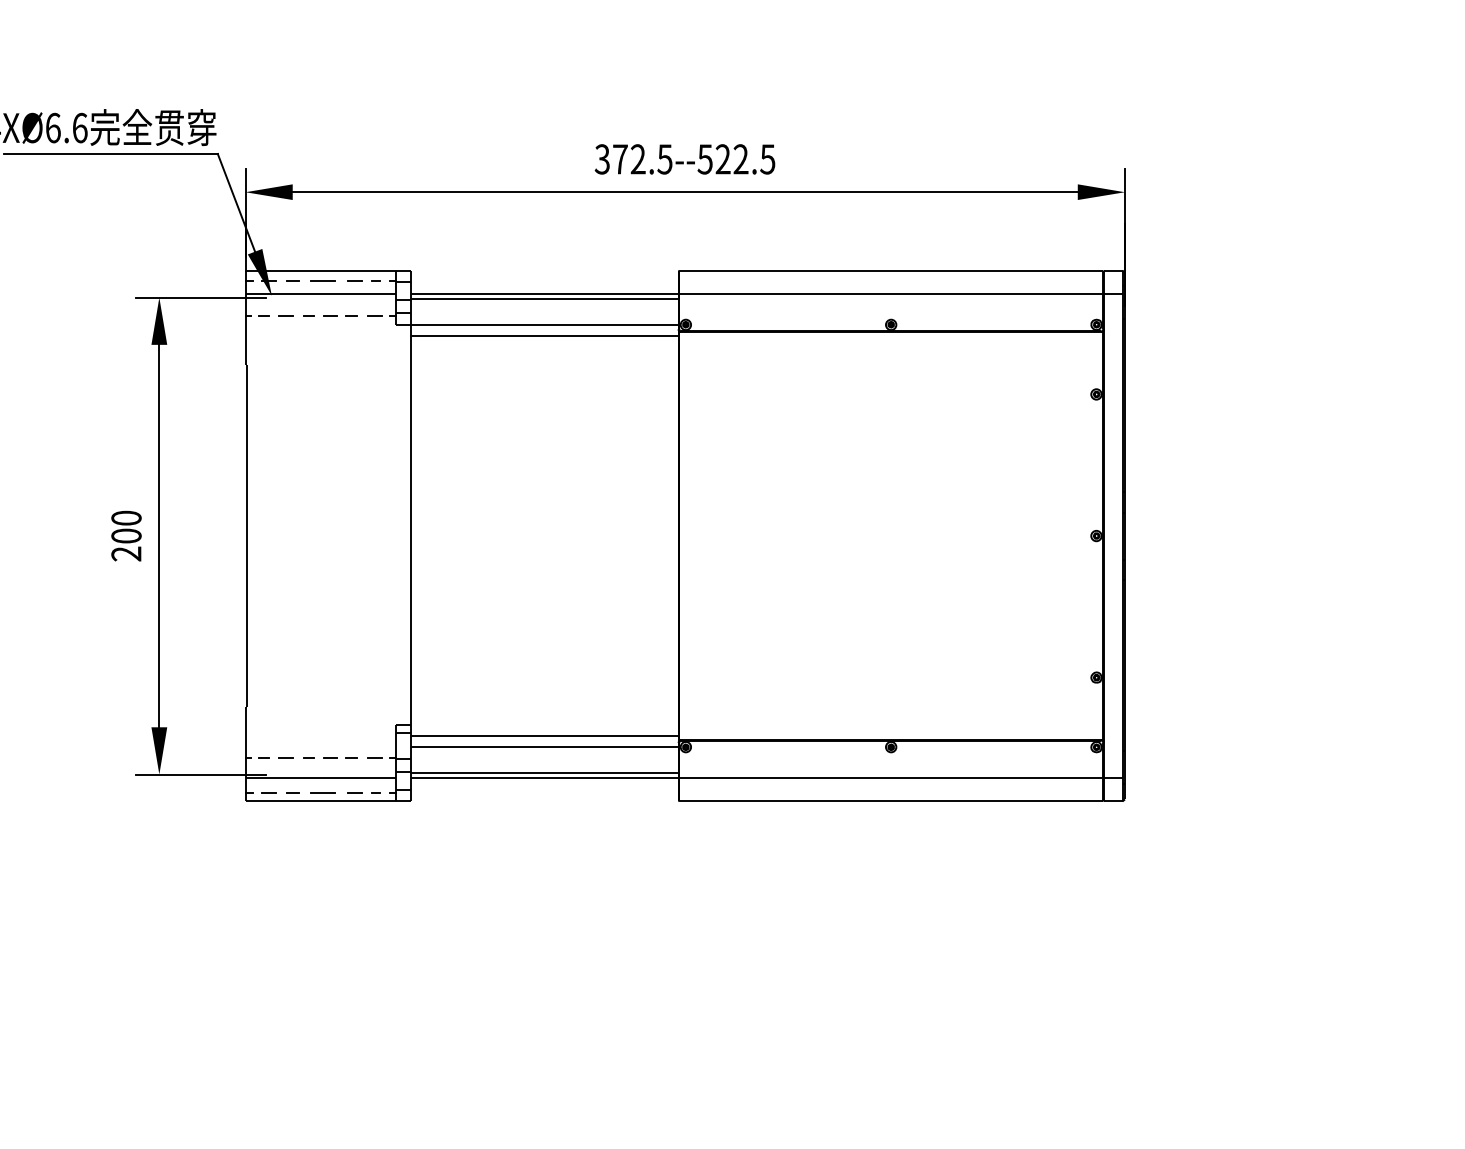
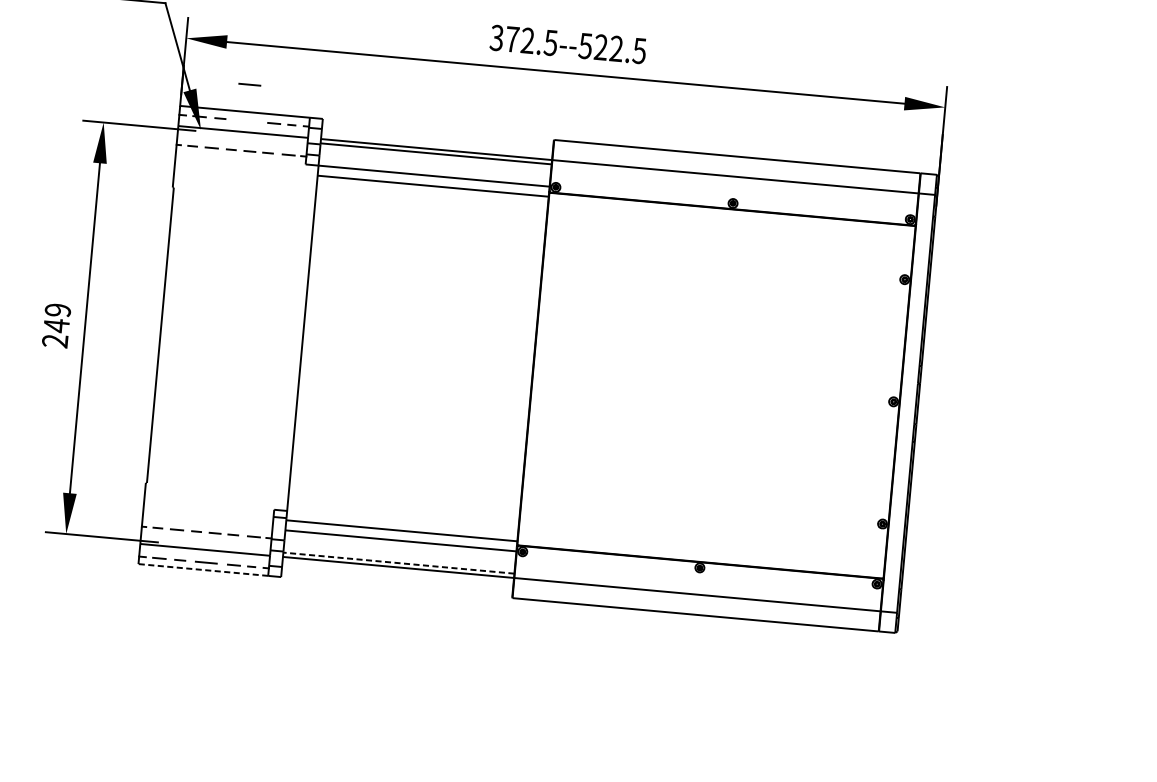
line: (322, 280) -> (249, 84), moved
text: (126, 527) -> (57, 318), 200 -> 249
line: (544, 773) -> (398, 563), solid -> dashed
line: (320, 801) -> (203, 569), solid -> dashed

